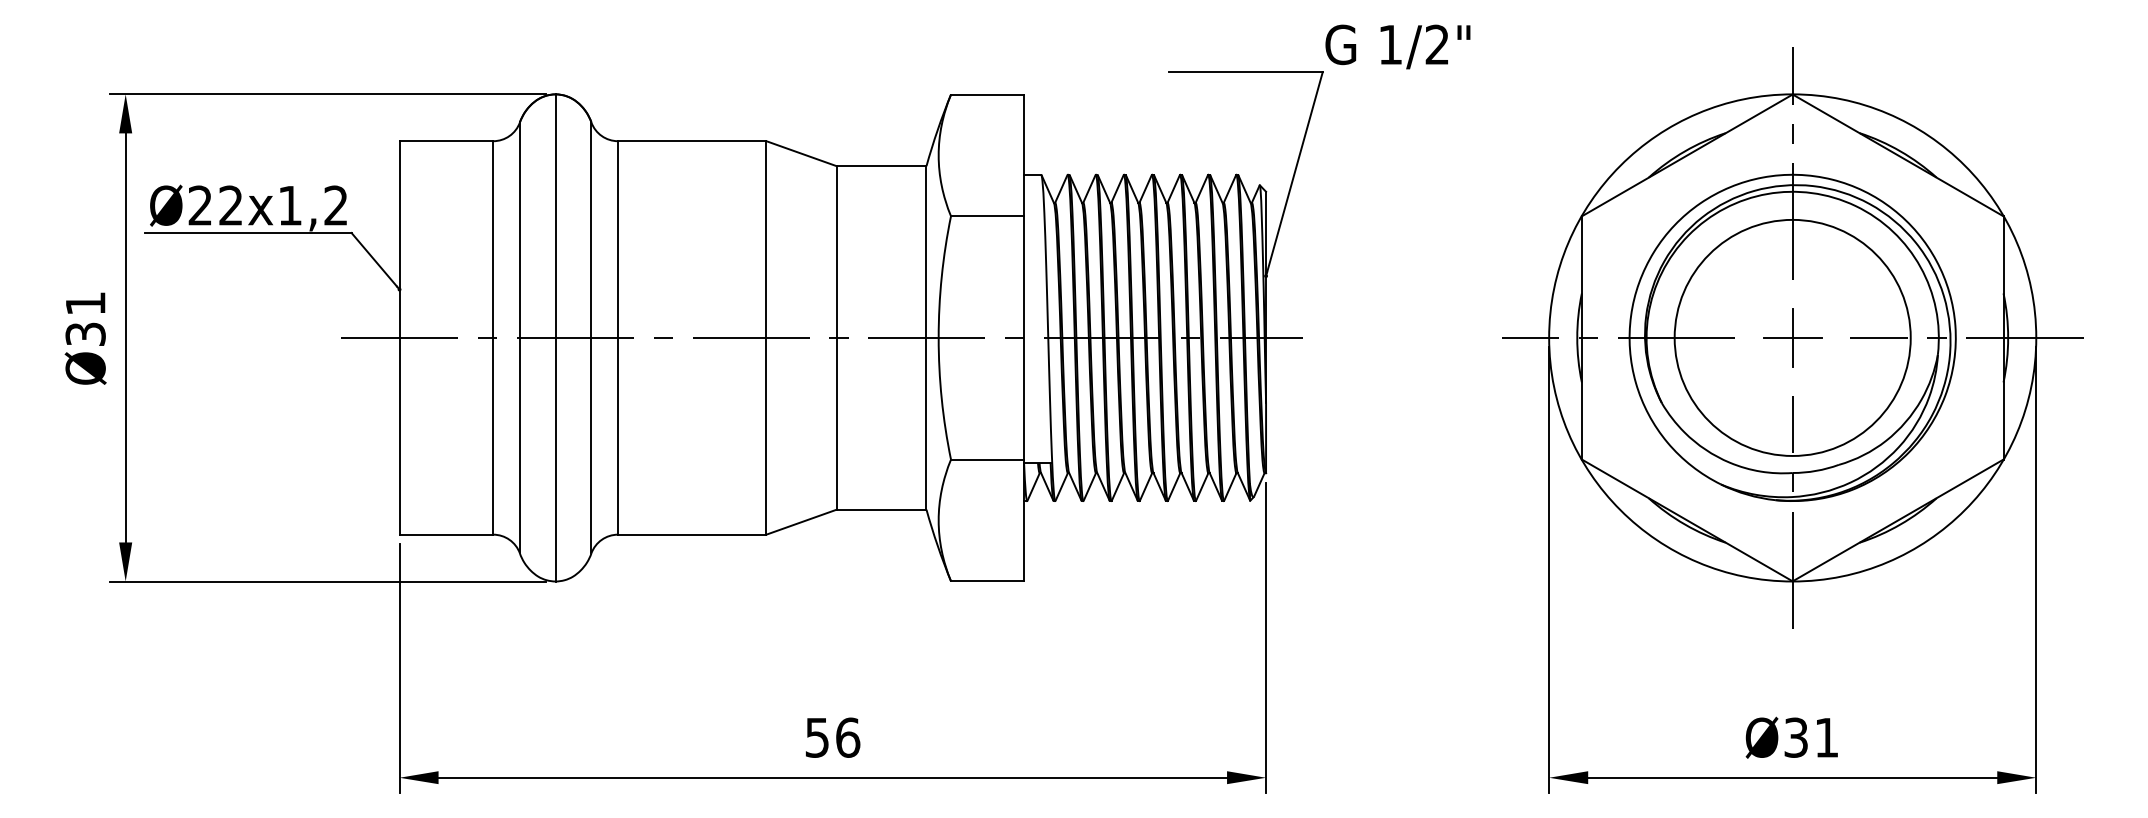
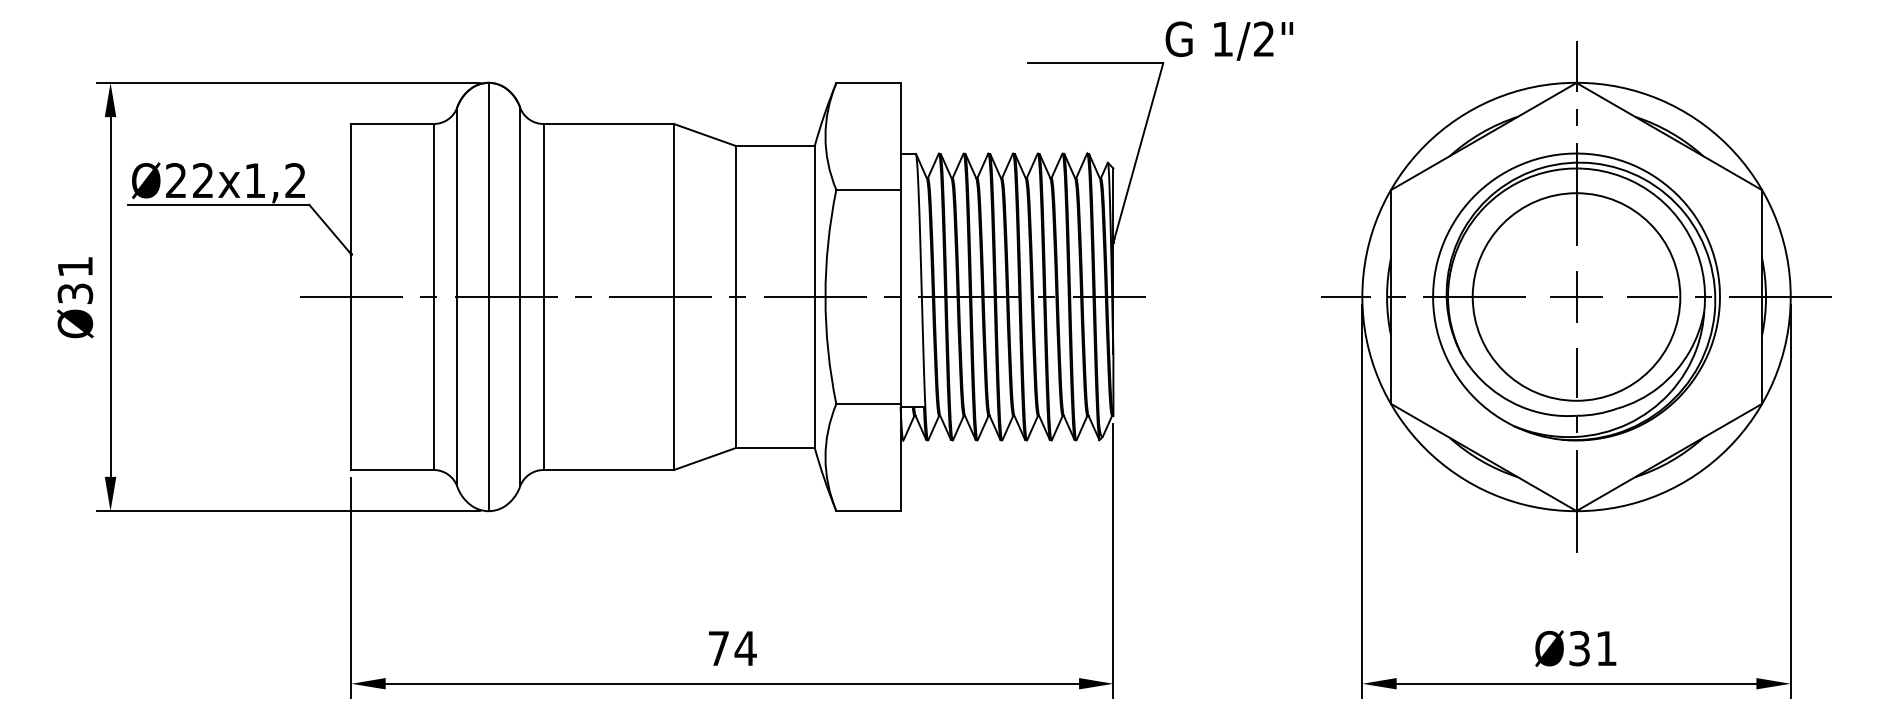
text: (832, 737) -> (732, 648), 56 -> 74

